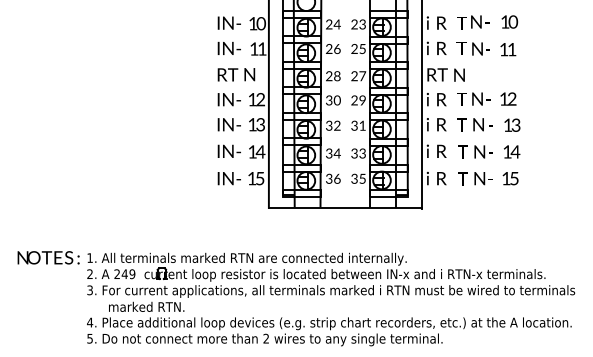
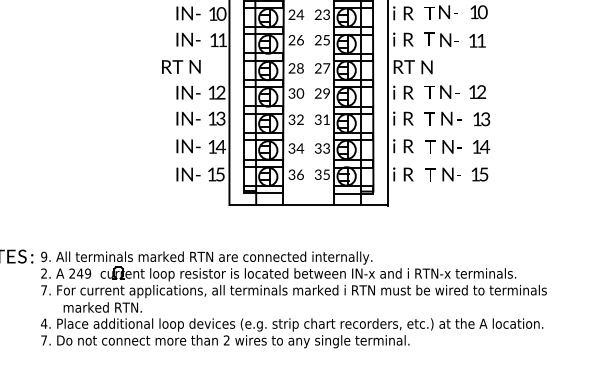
text: (236, 74) -> (181, 66), moved
text: (89, 257) -> (43, 256), 1. -> 9.
text: (89, 290) -> (43, 290), 3. -> 7.
text: (89, 338) -> (43, 340), 5. -> 7.

